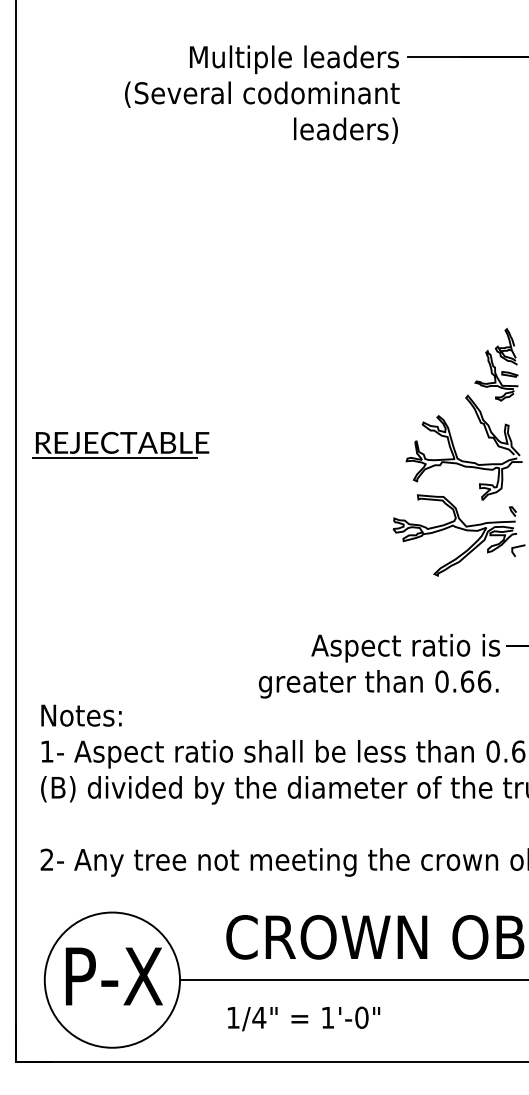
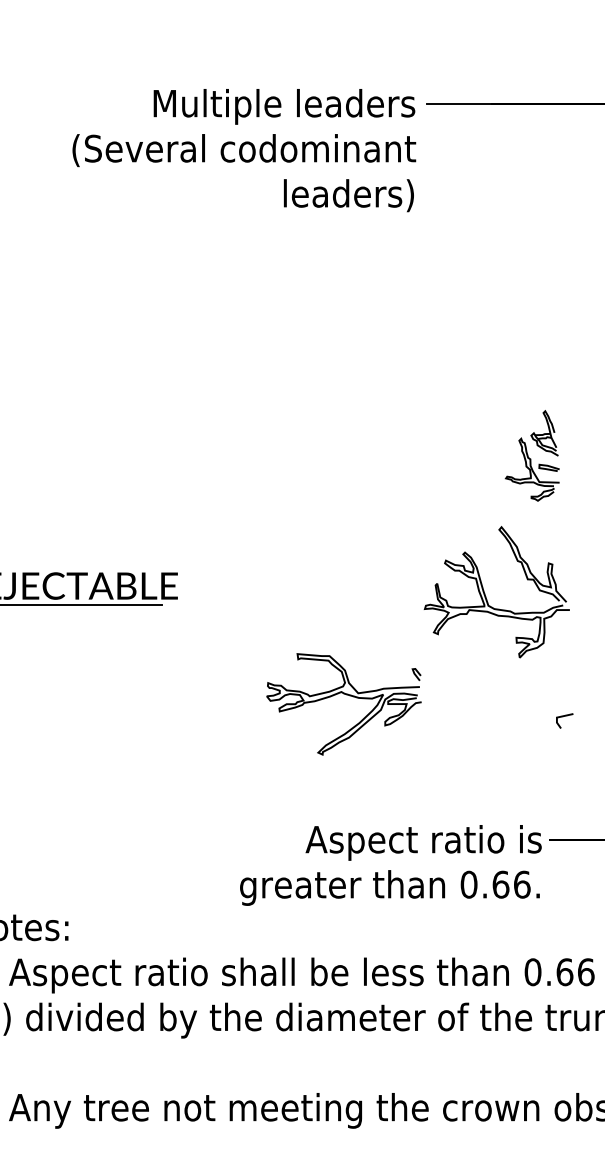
part: (496, 364) -> (532, 455), moved
part: (456, 528) -> (345, 695), moved

